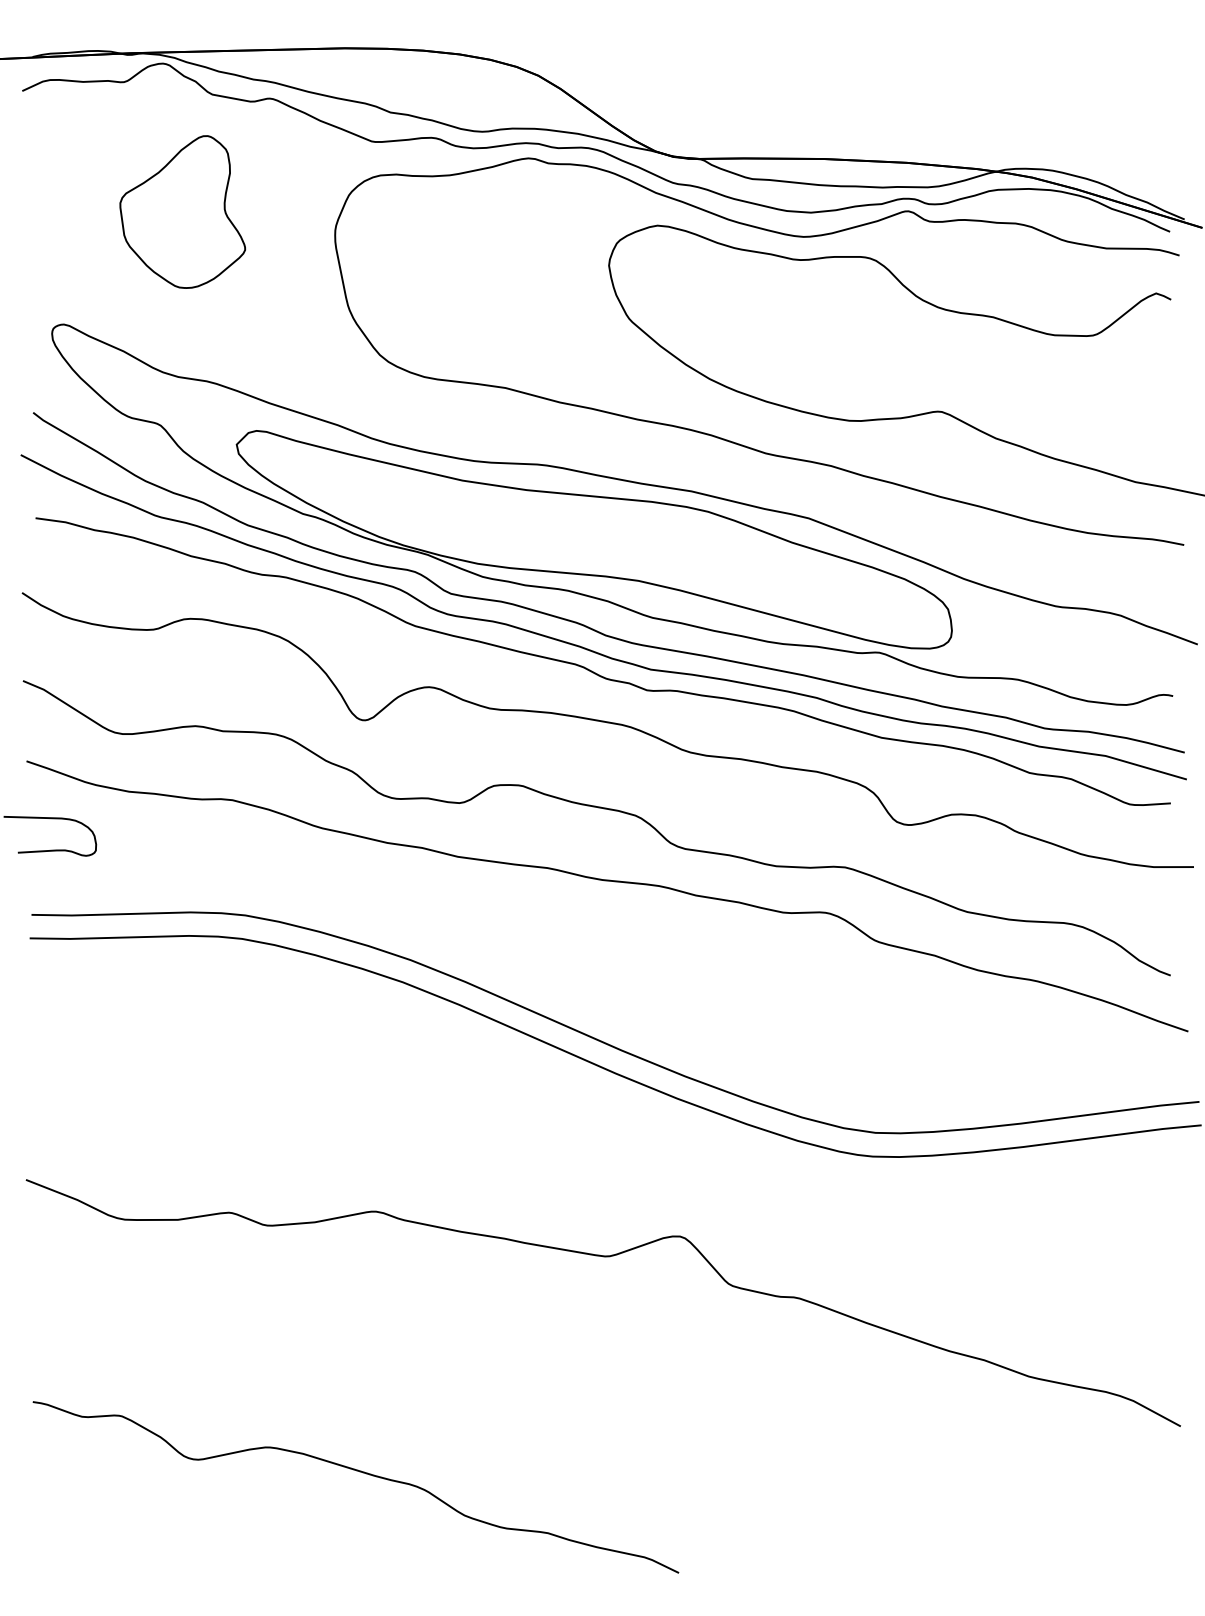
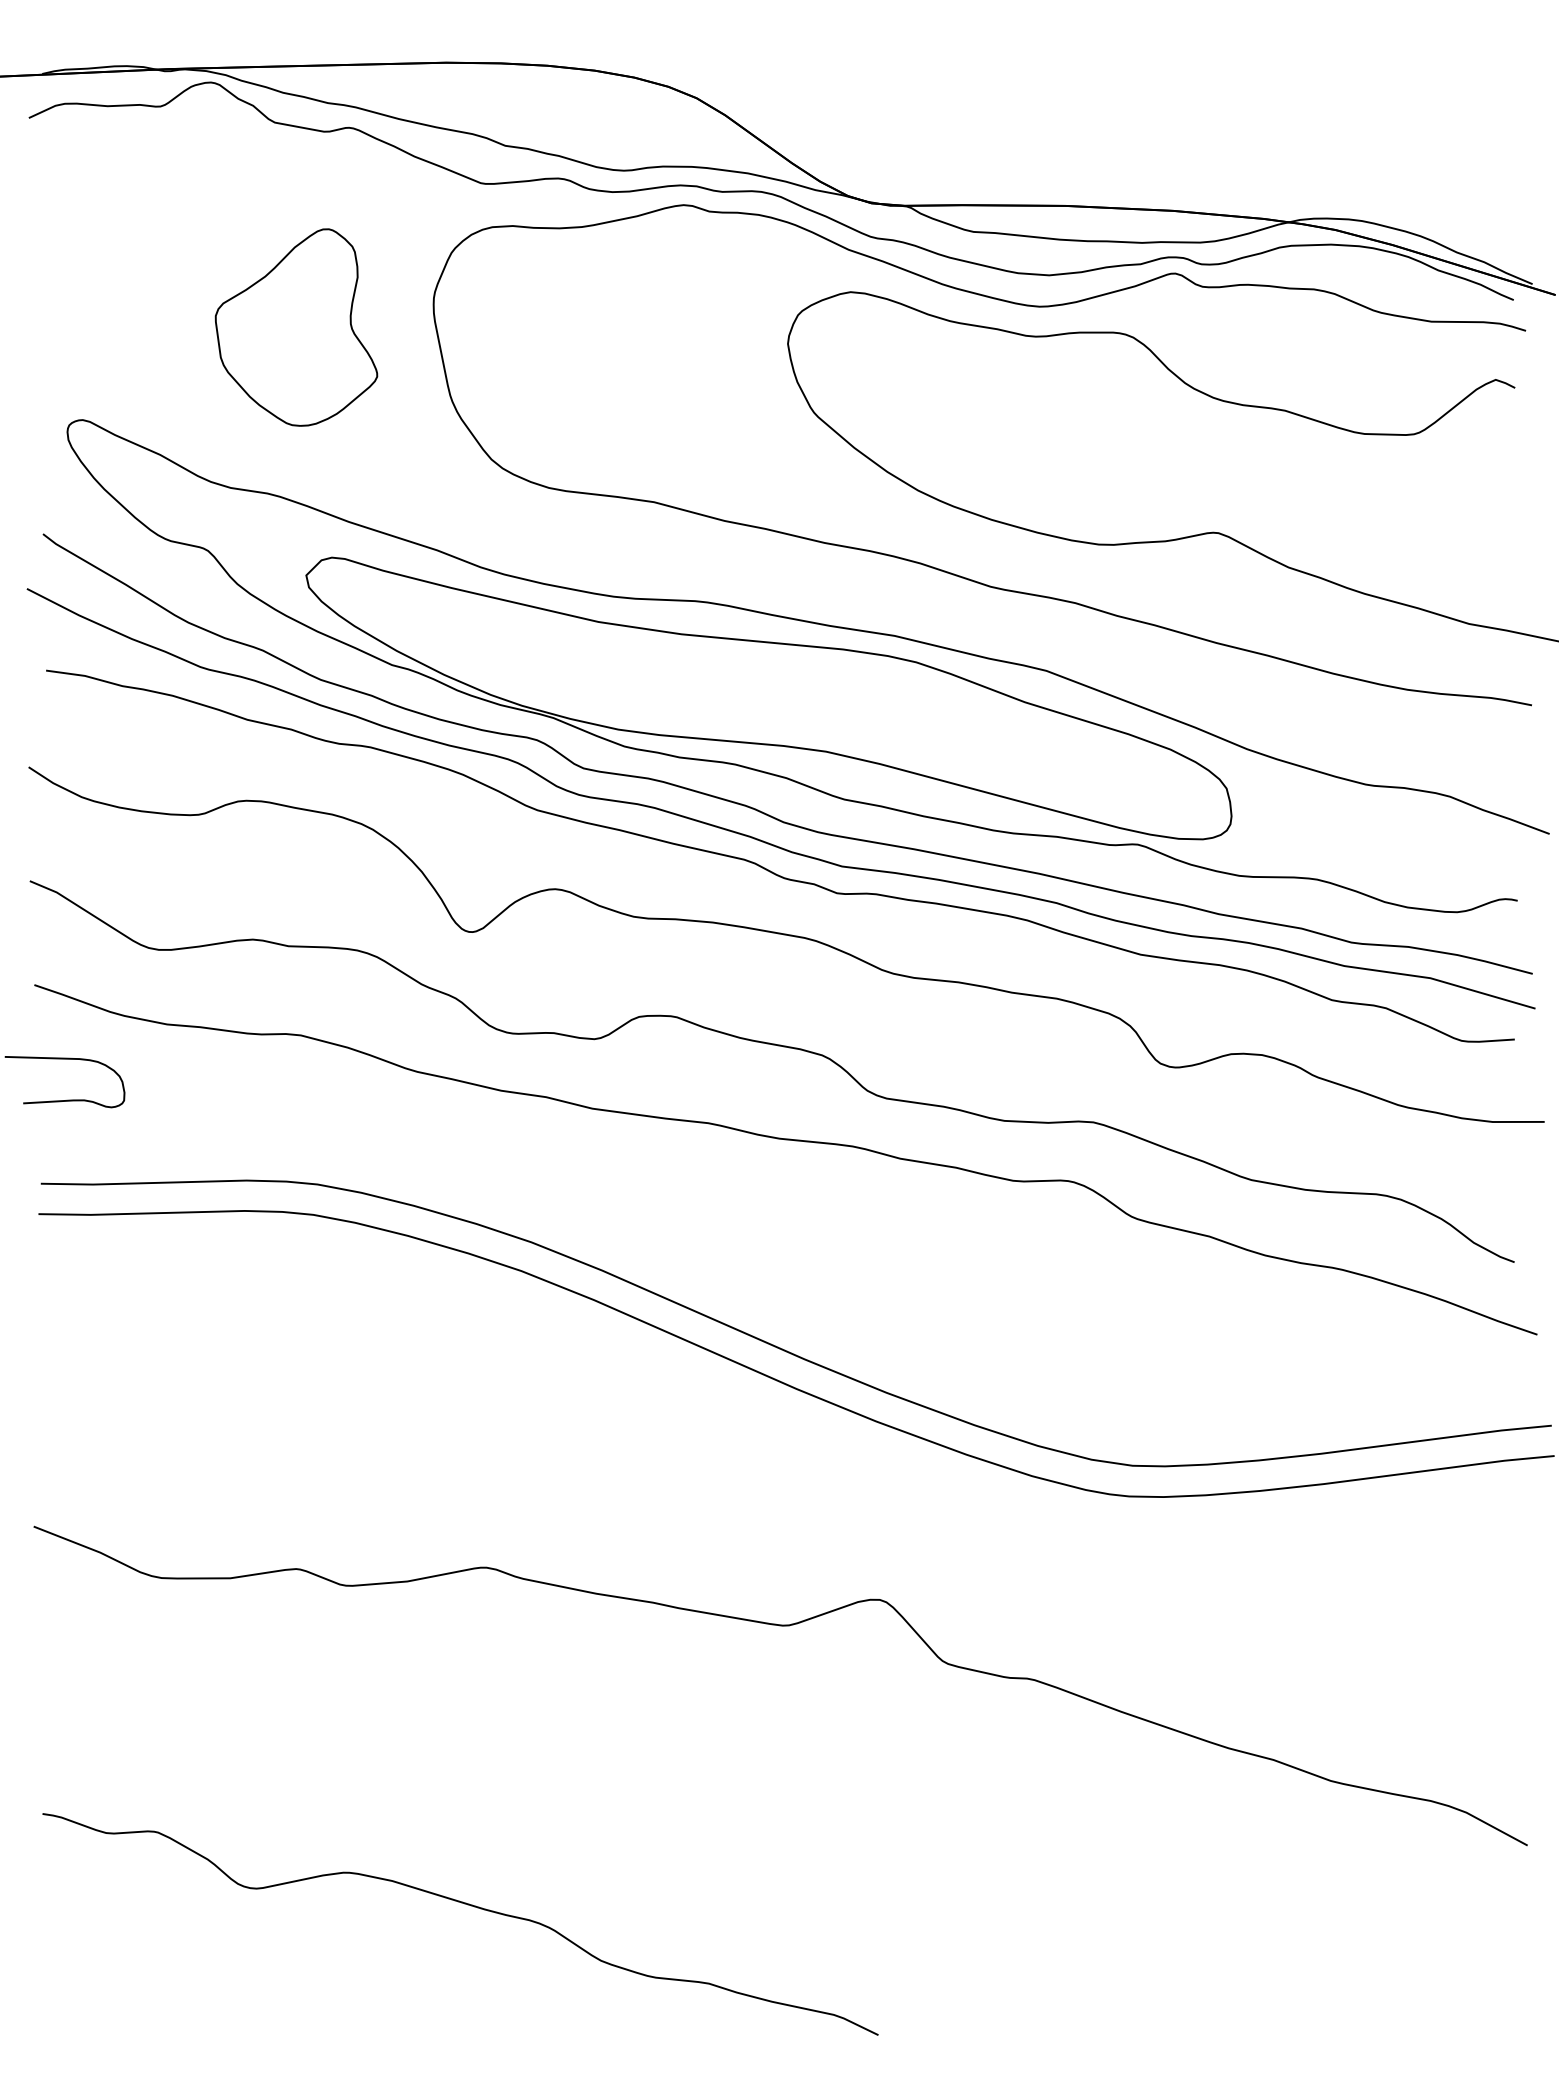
part: (182, 212) -> (296, 327), moved

